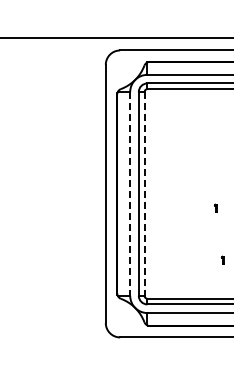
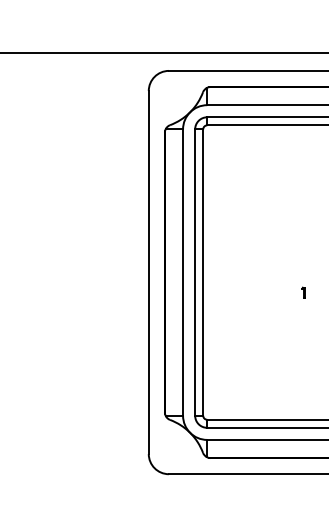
line: (130, 193) -> (183, 271), dashed -> solid
line: (144, 193) -> (203, 271), dashed -> solid
part: (222, 259) -> (312, 364), removed

